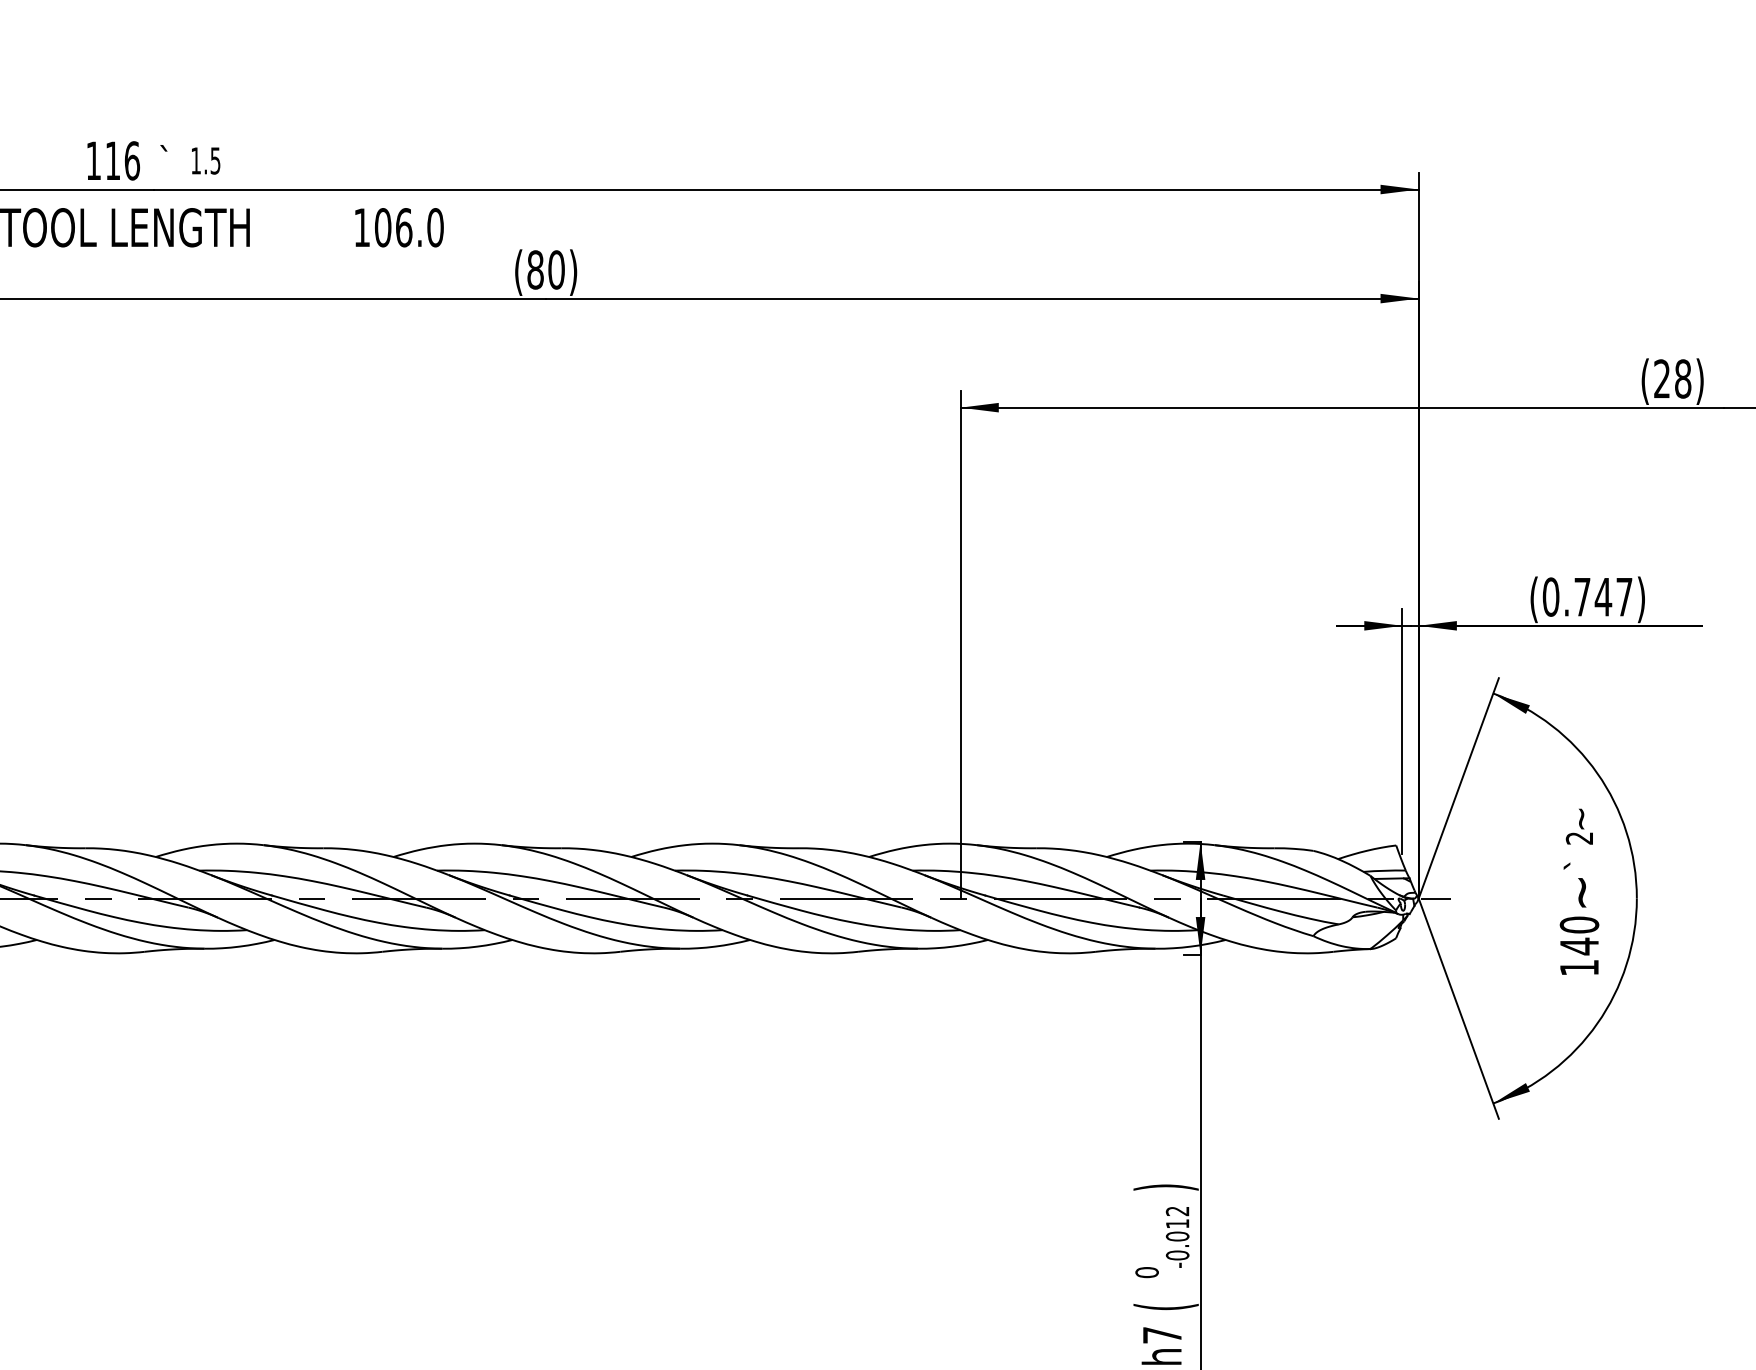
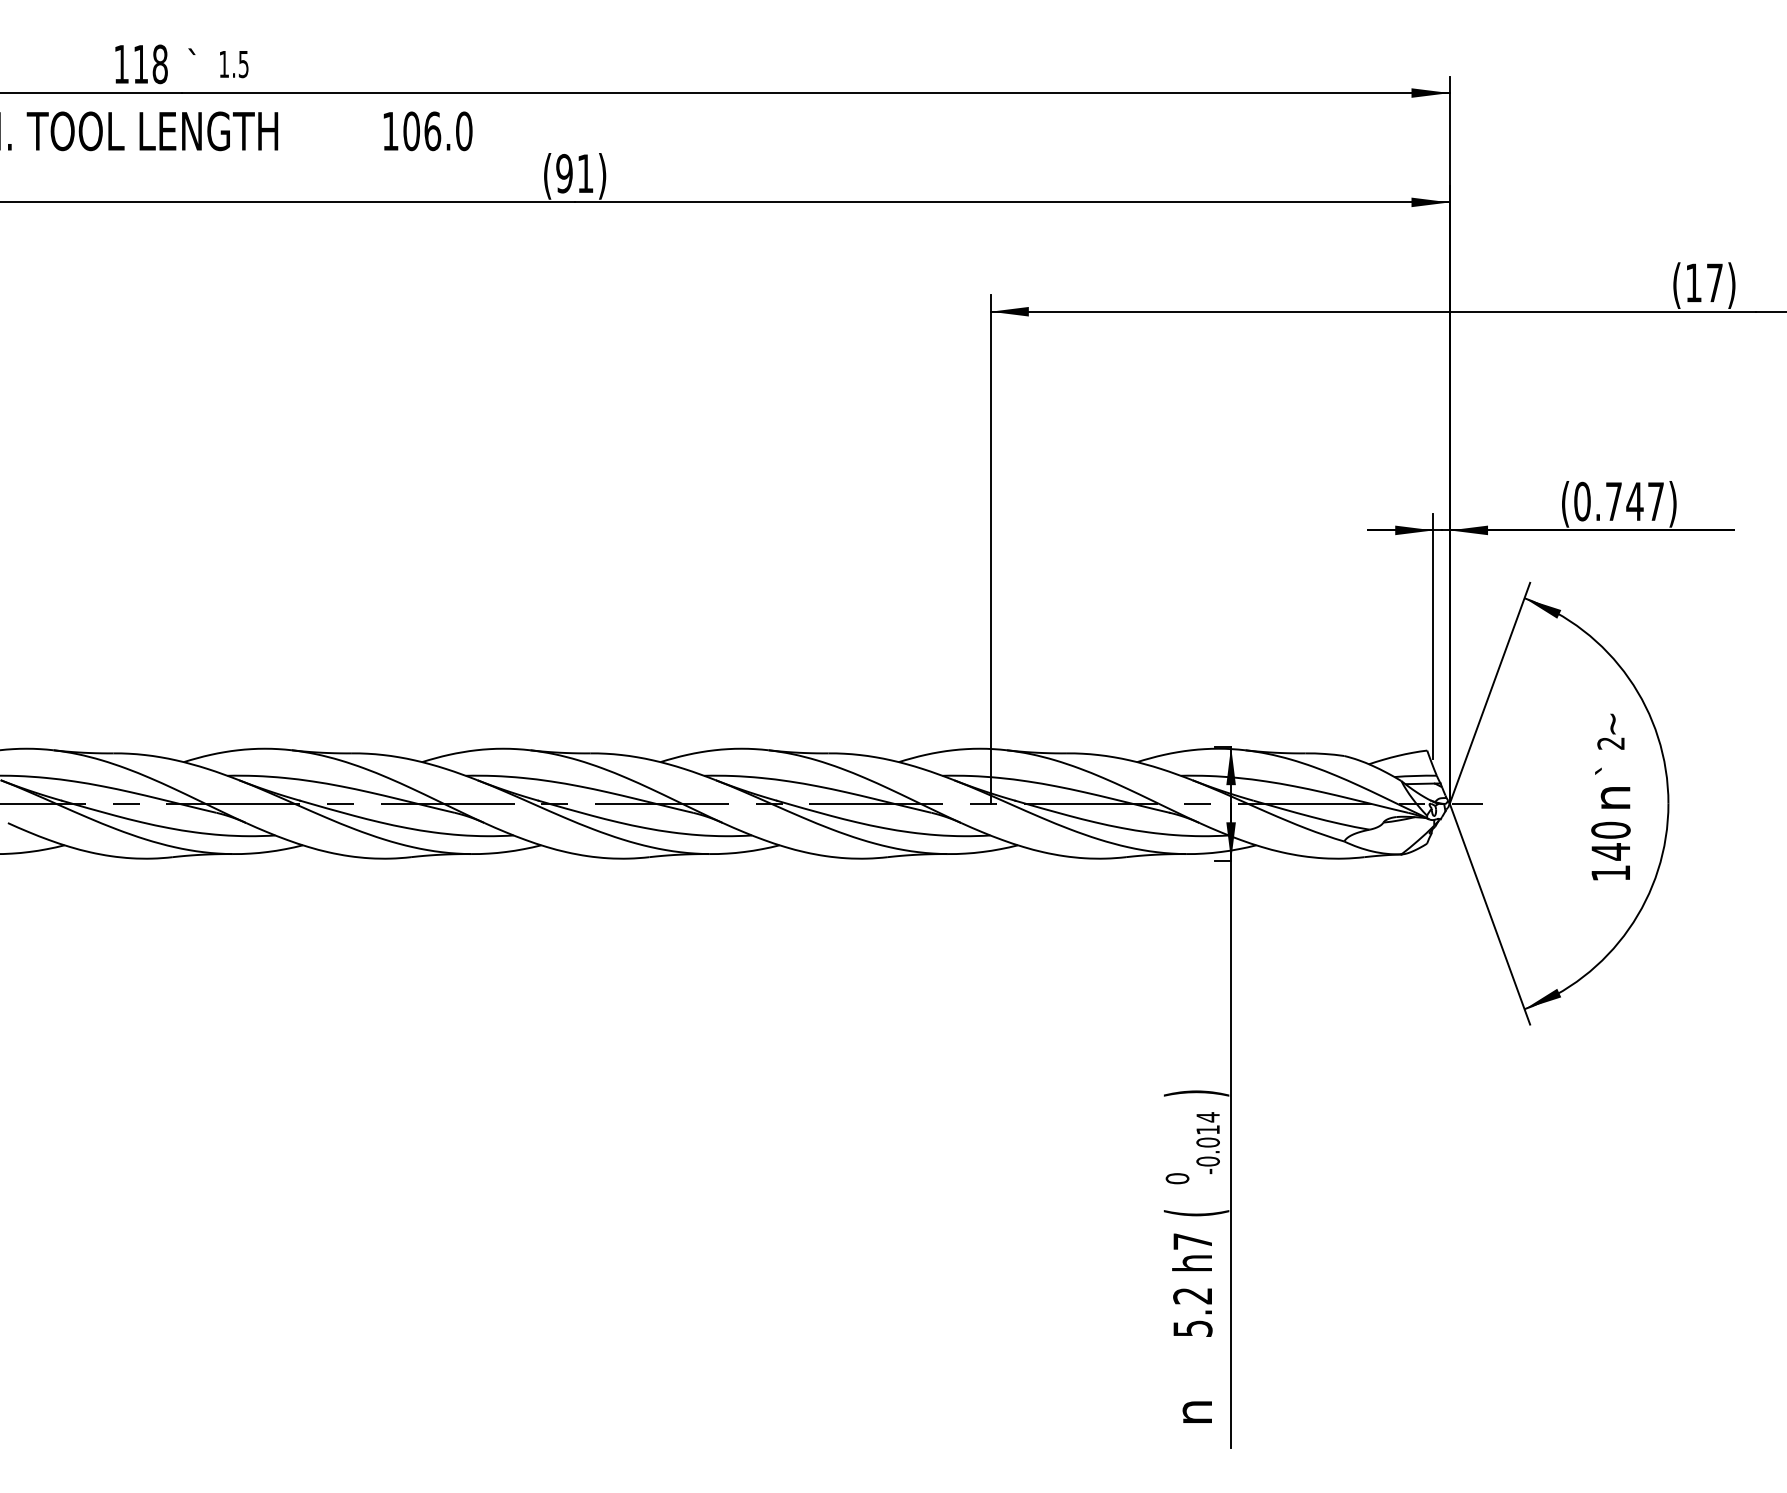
text: (131, 160) -> (159, 63), 116 -> 118
text: (545, 269) -> (574, 173), (80) -> (91)
text: (1672, 378) -> (1704, 282), (28) -> (17)
text: (1584, 892) -> (1615, 797), ~ -> n
text: (1177, 1211) -> (1207, 1117), -0.012 -> -0.014

